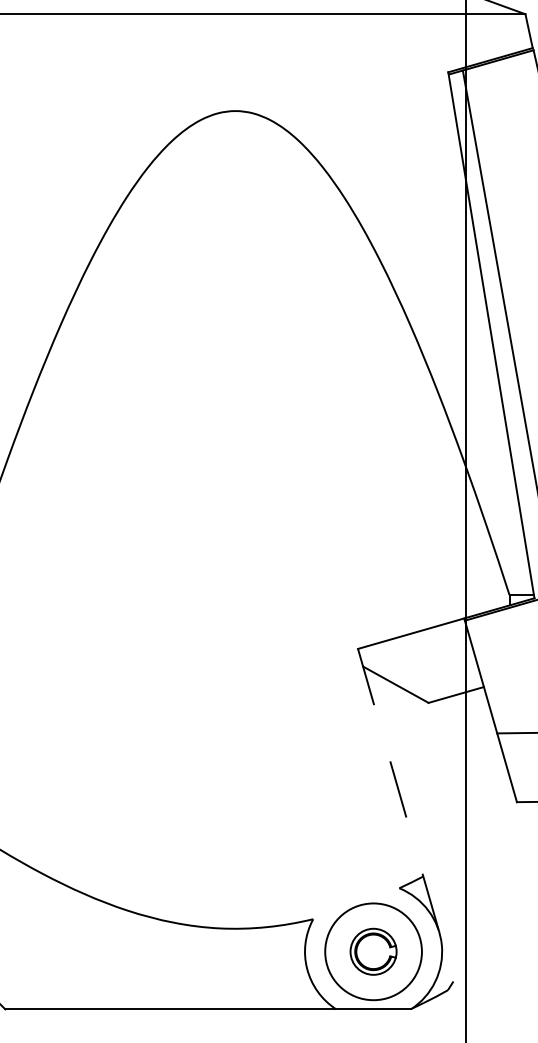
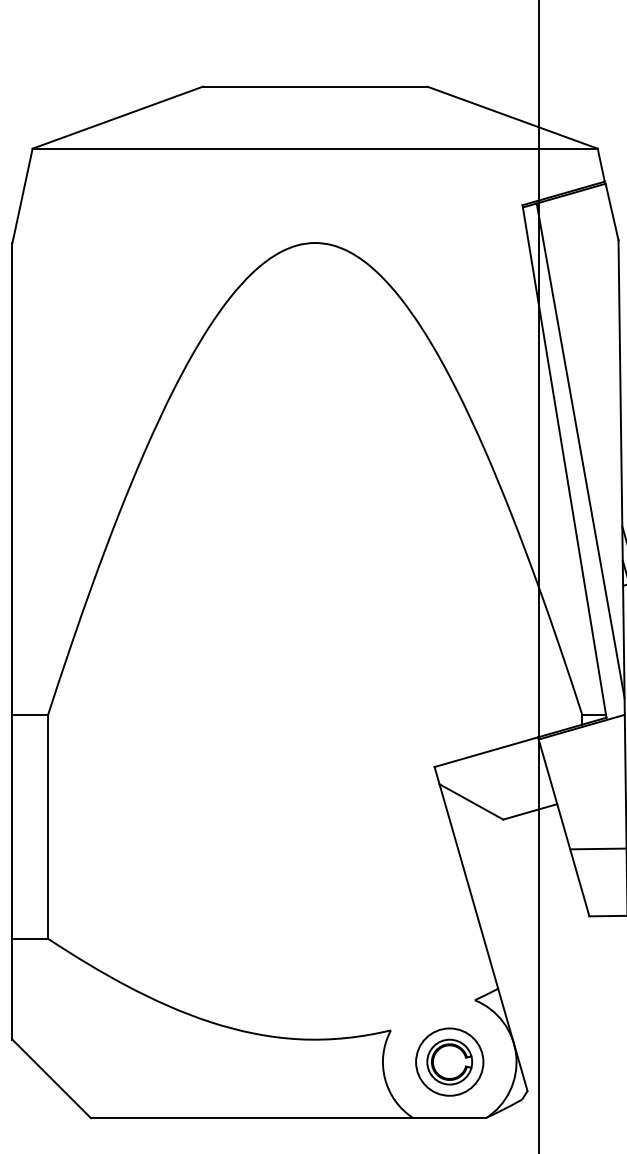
line: (406, 815) -> (481, 929), dashed -> solid
circle: (373, 951) -> (449, 1061), size x0.71

